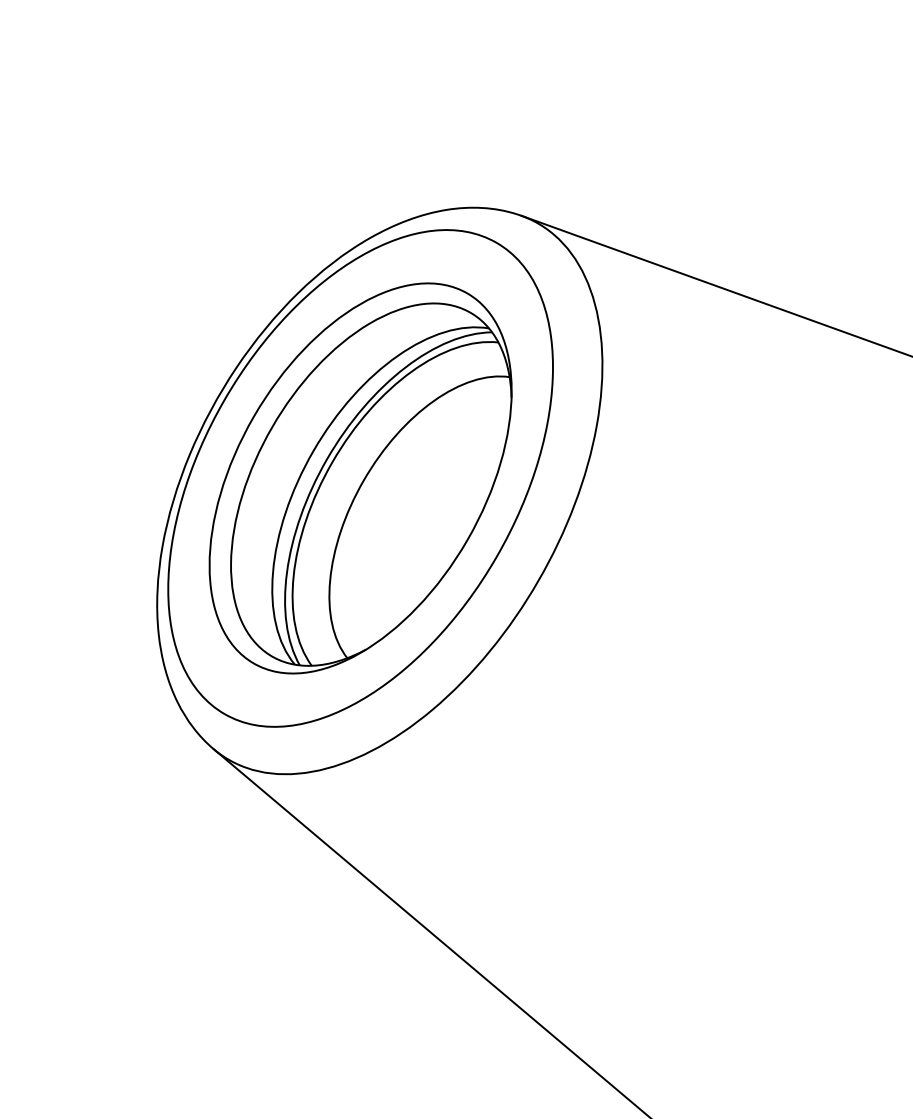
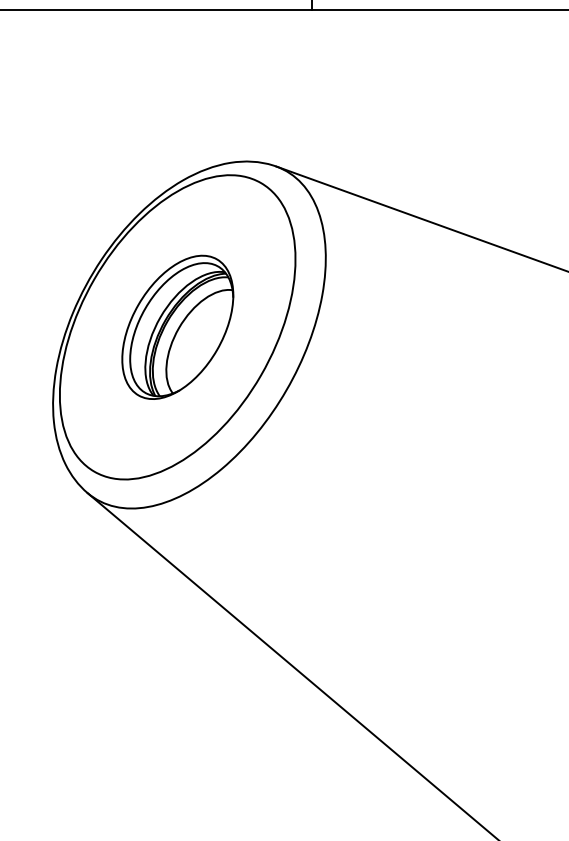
part: (360, 478) -> (177, 327), size x0.6

